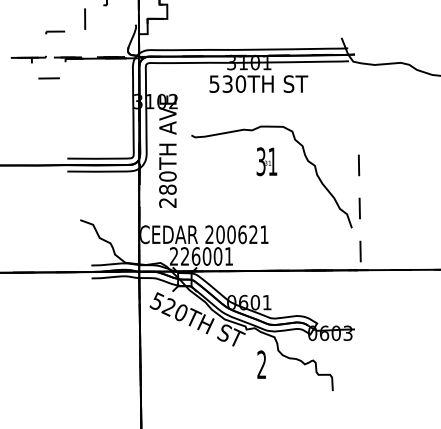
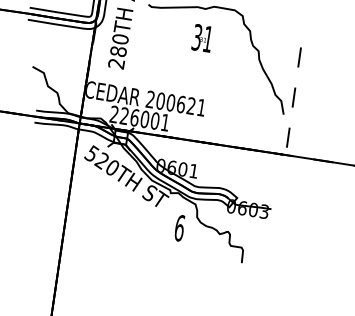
text: (266, 161) -> (202, 38), moved
text: (261, 364) -> (179, 227), 2 -> 6

